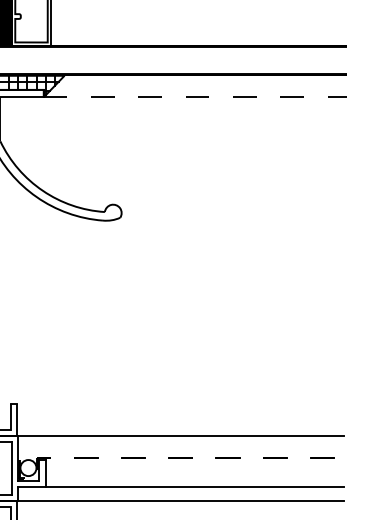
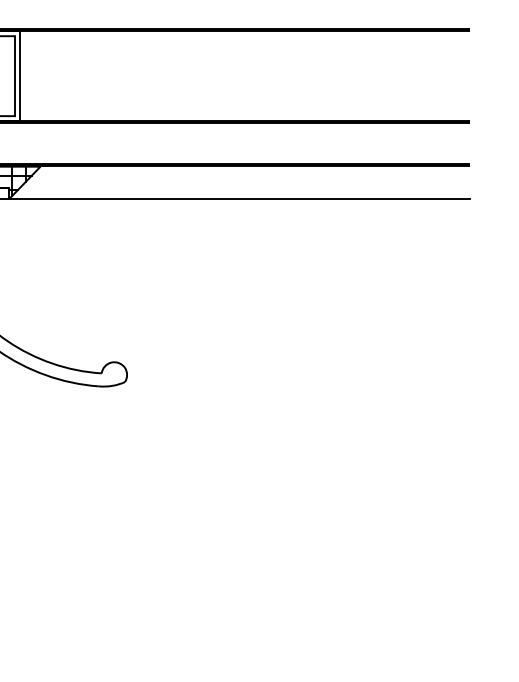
line: (195, 97) -> (239, 199), dashed -> solid

